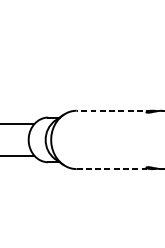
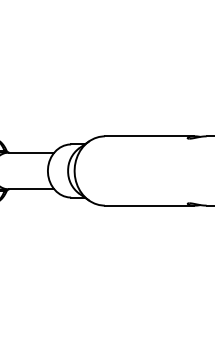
line: (114, 110) -> (149, 136), dashed -> solid
line: (114, 168) -> (149, 205), dashed -> solid

